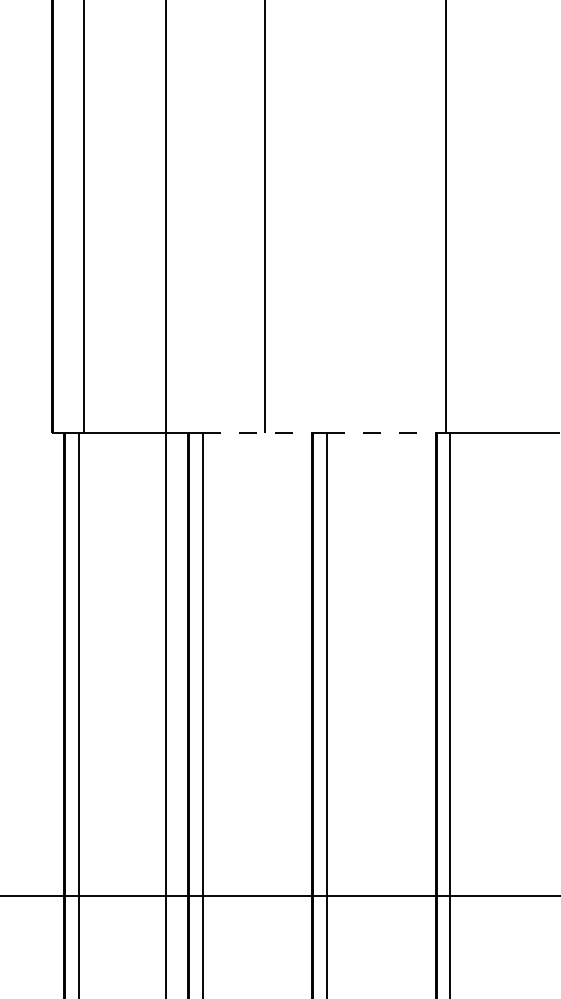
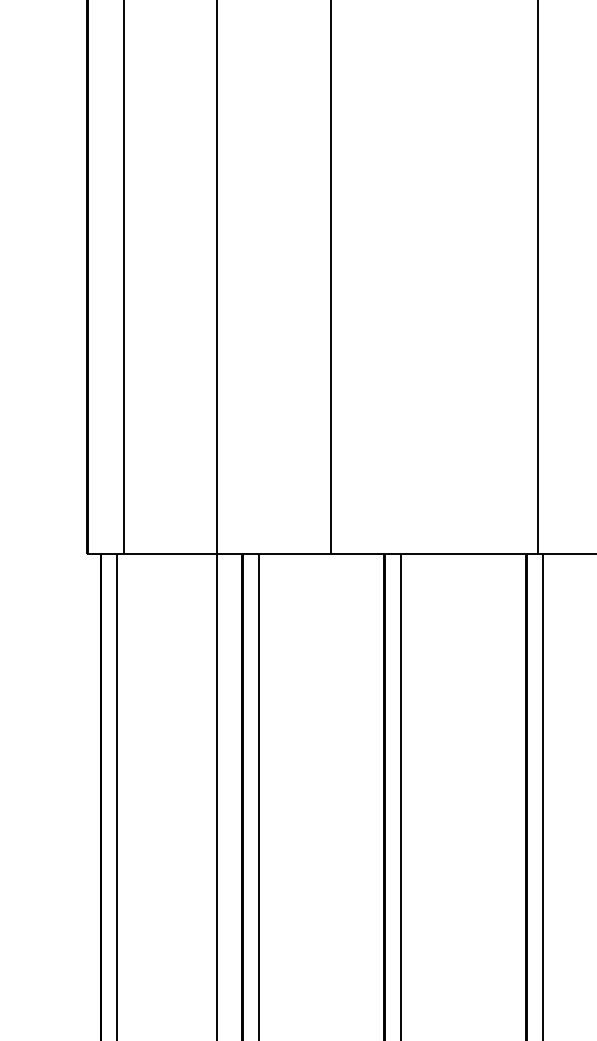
line: (257, 433) -> (321, 553), dashed -> solid
line: (381, 433) -> (463, 553), dashed -> solid

